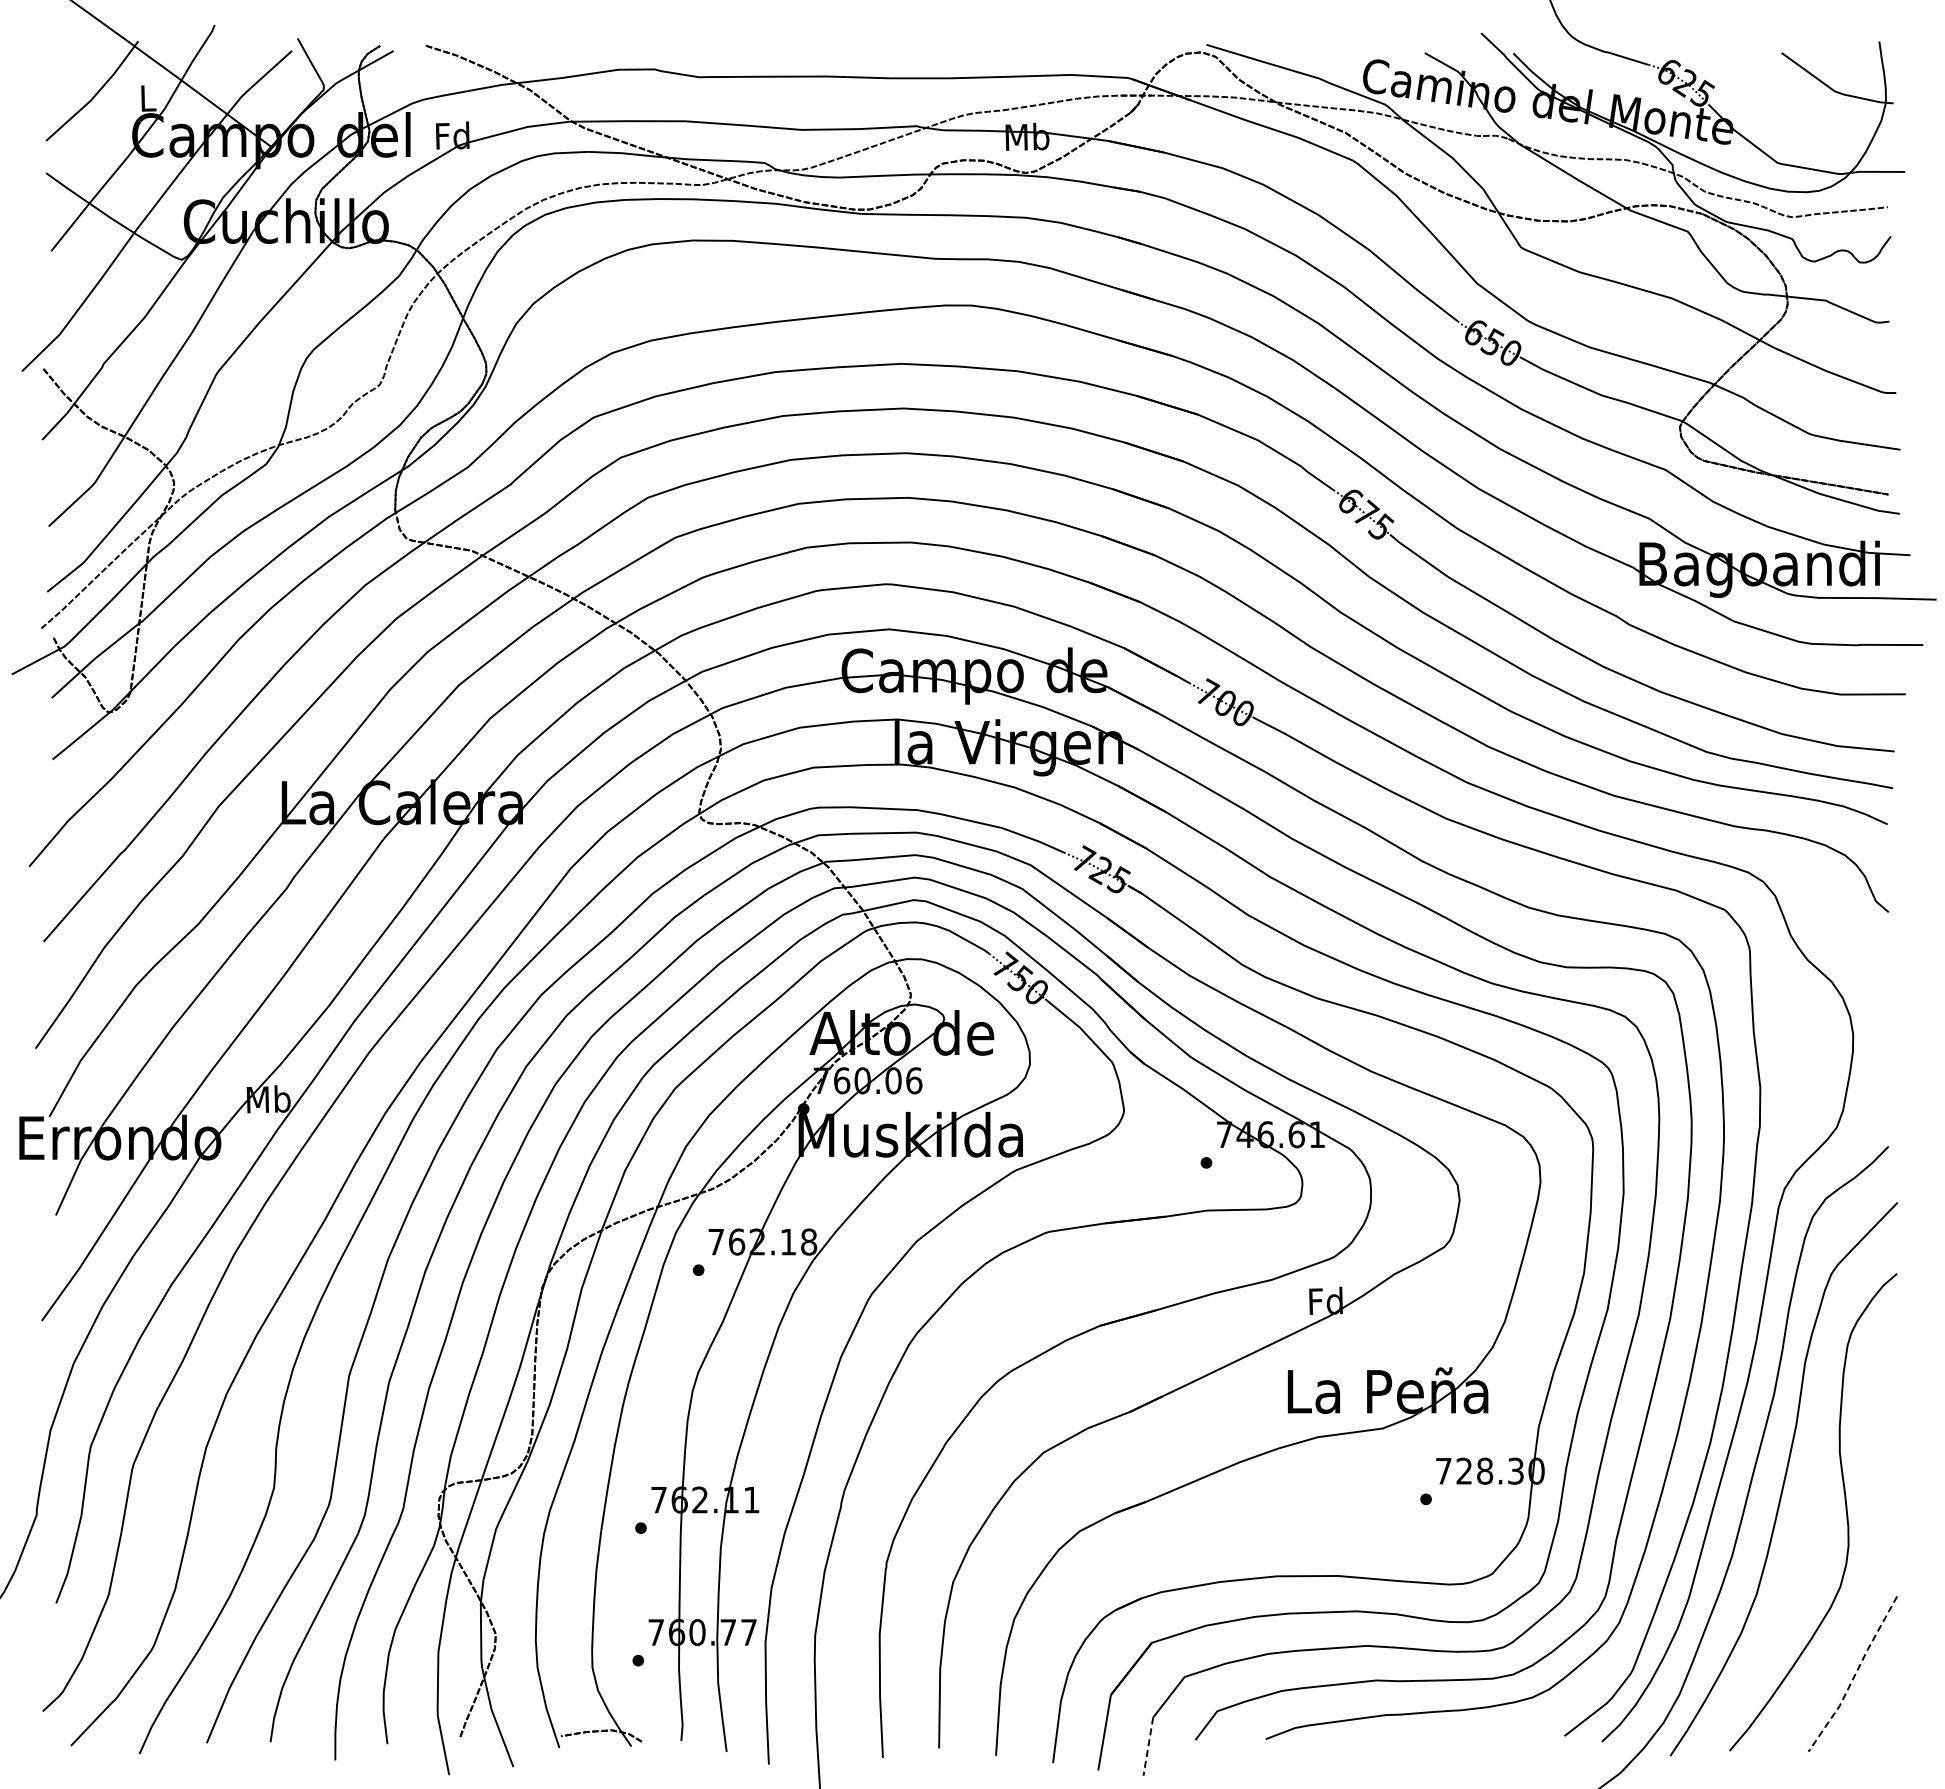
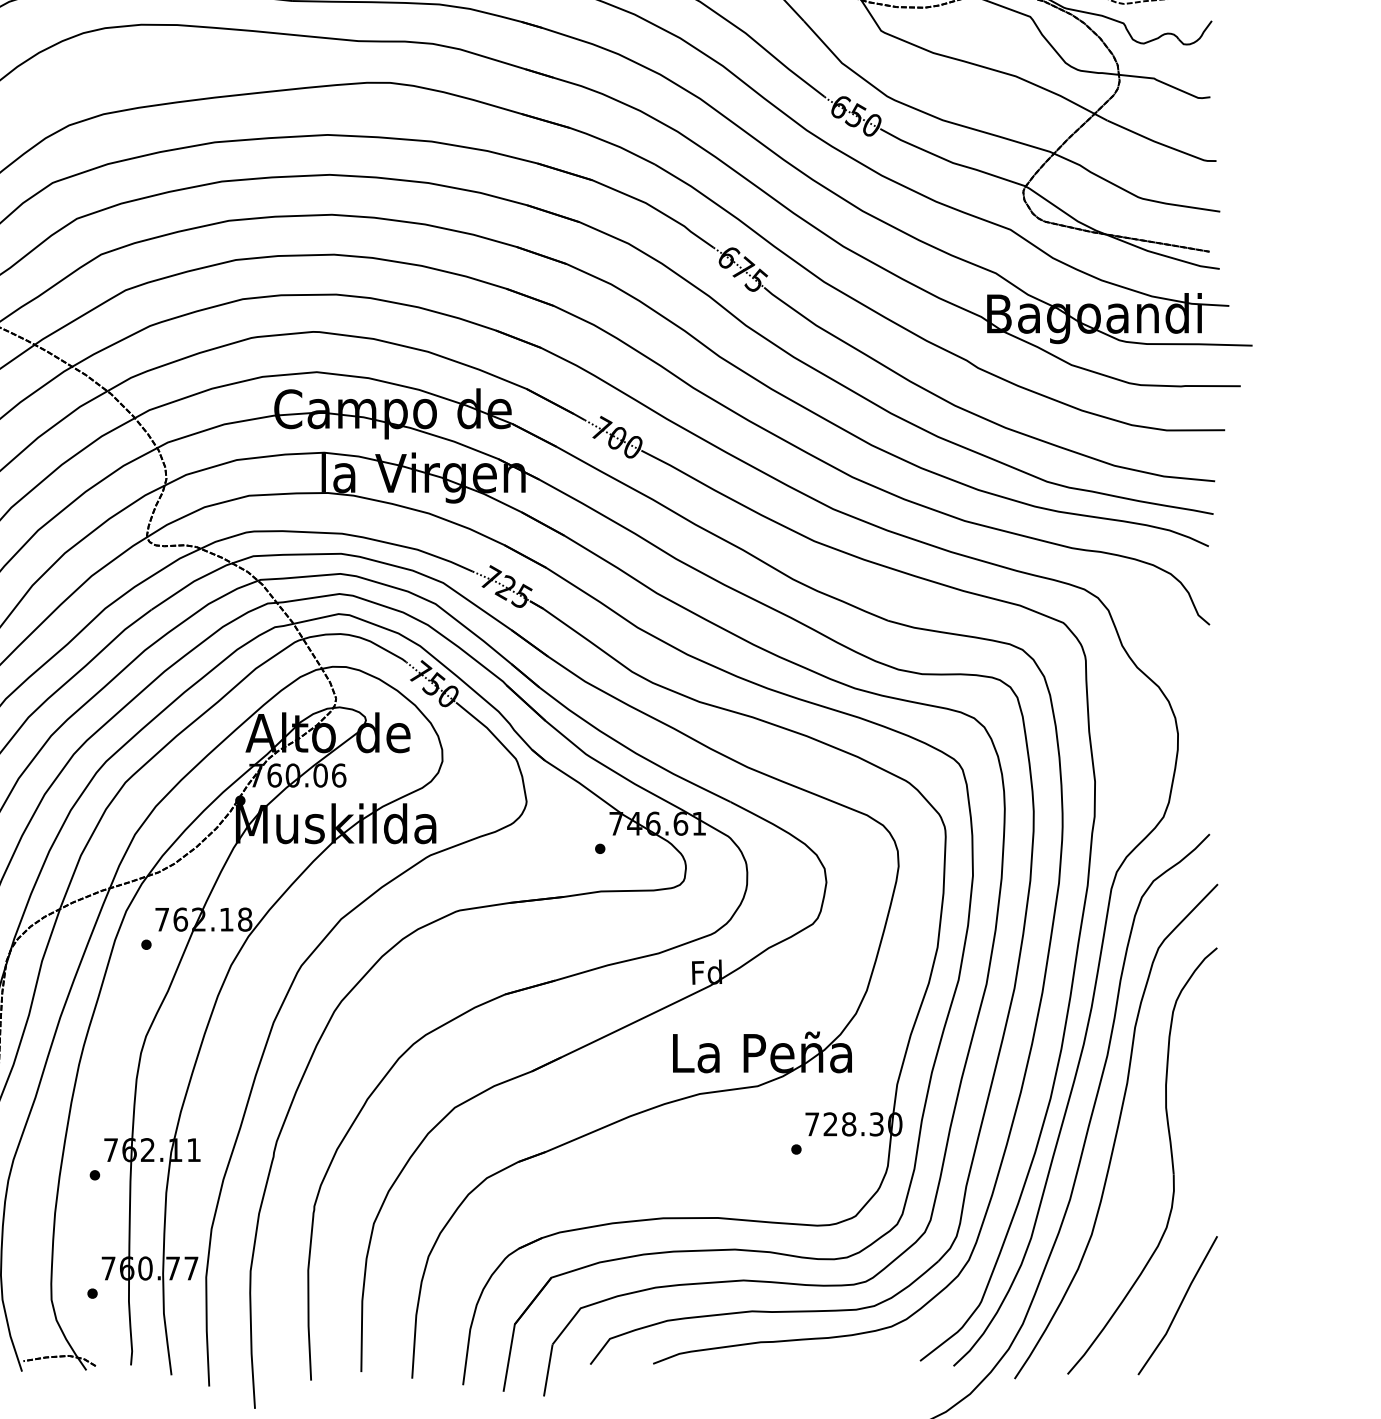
line: (1854, 1675) -> (1179, 1306), dashed -> solid
line: (1148, 1746) -> (548, 1370), dashed -> solid

